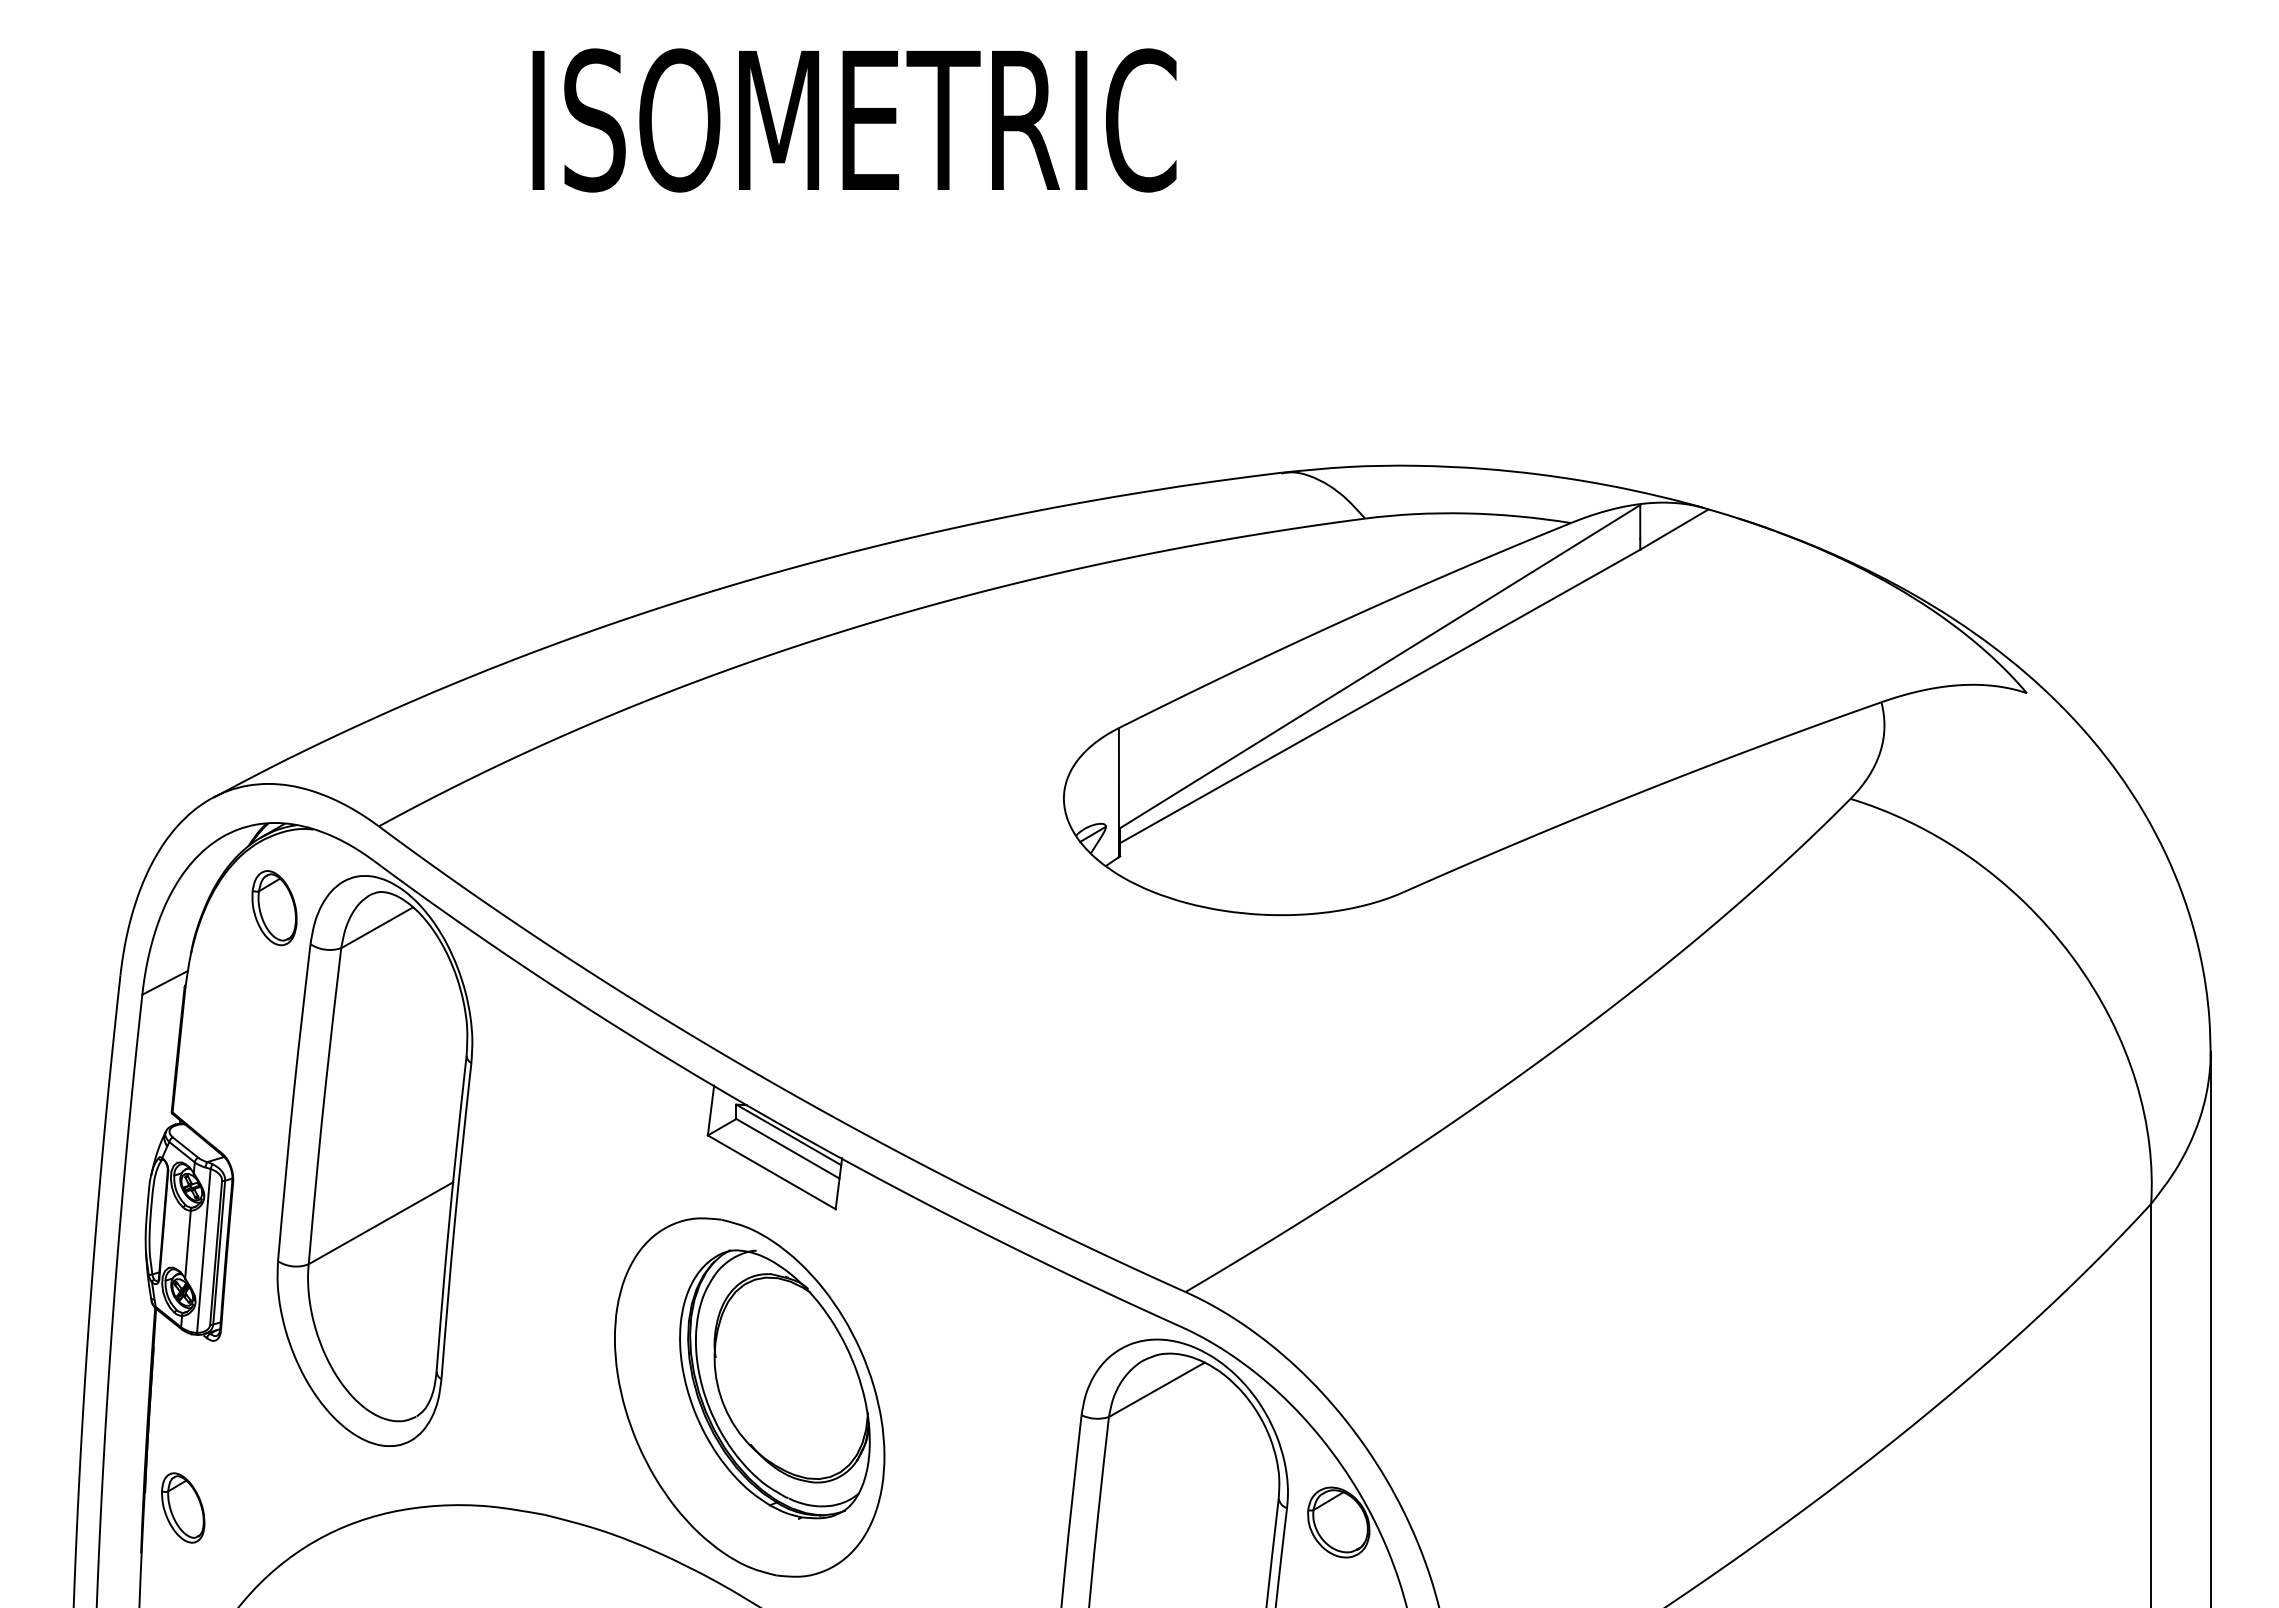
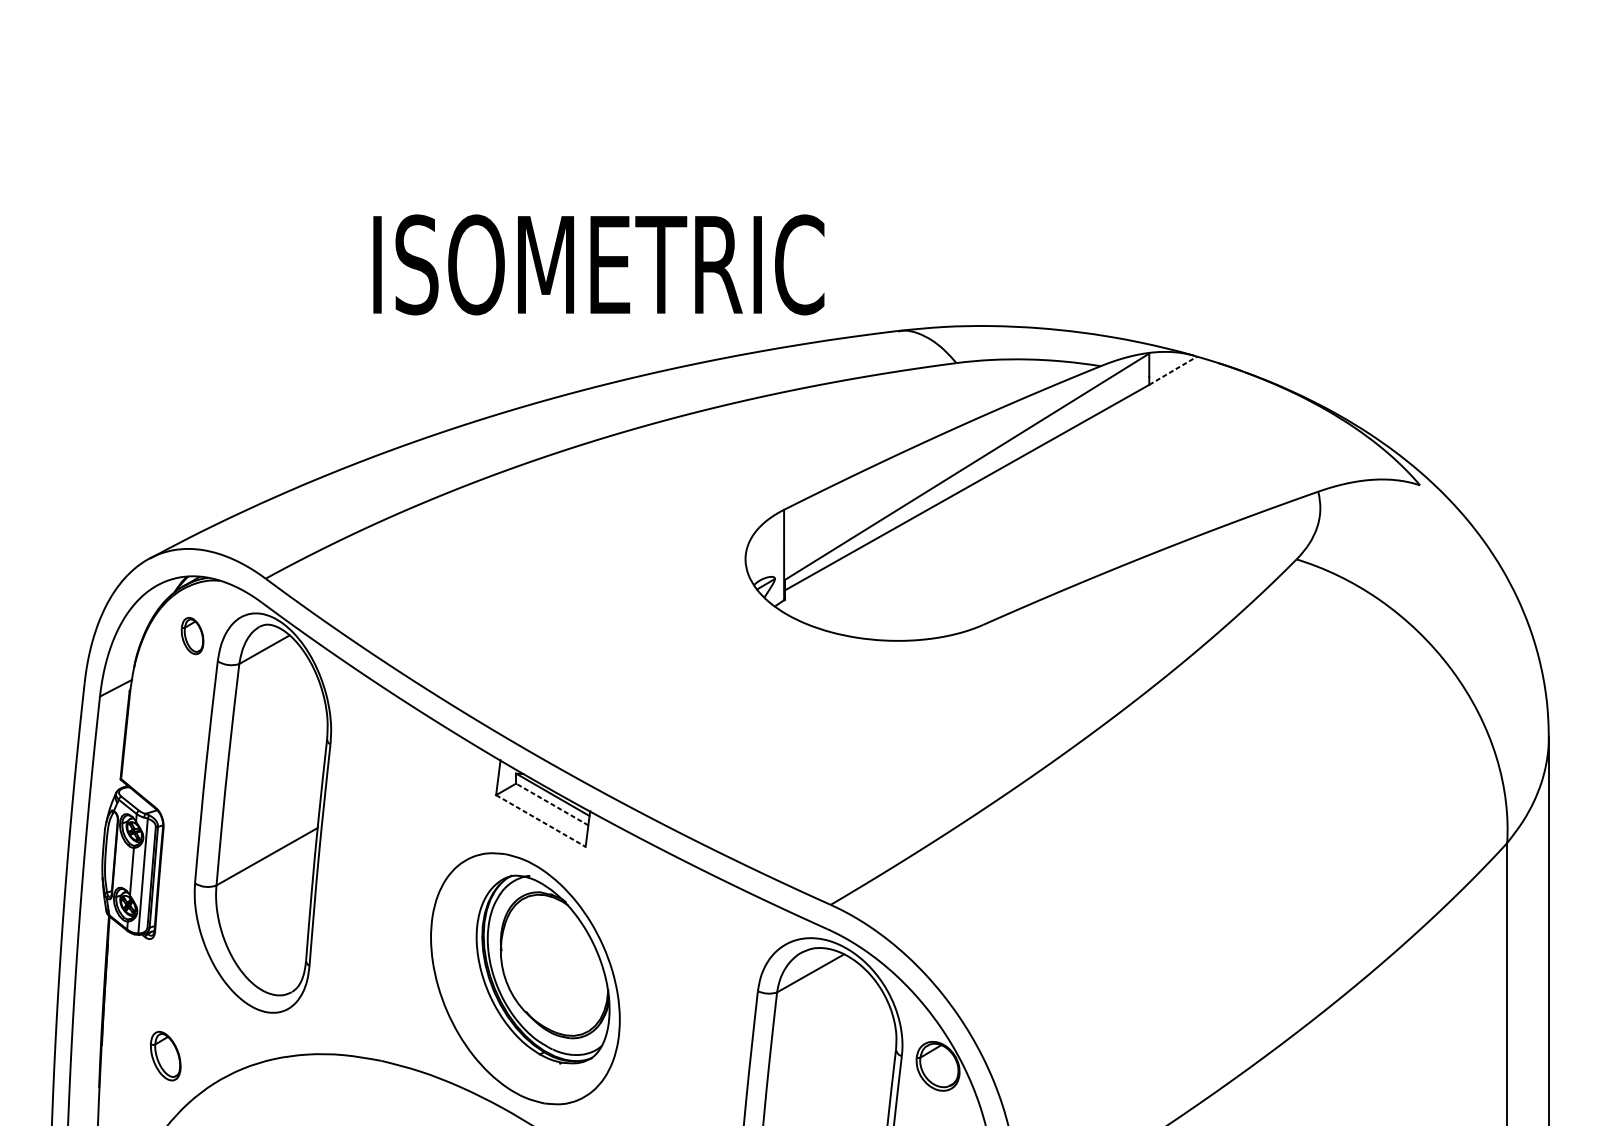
text: (854, 120) -> (598, 264), moved
line: (1674, 529) -> (1173, 370), solid -> dashed
part: (274, 908) -> (192, 636), size x0.7
line: (787, 1148) -> (551, 804), solid -> dashed
line: (771, 1172) -> (540, 821), solid -> dashed
part: (183, 1507) -> (165, 1055), moved

